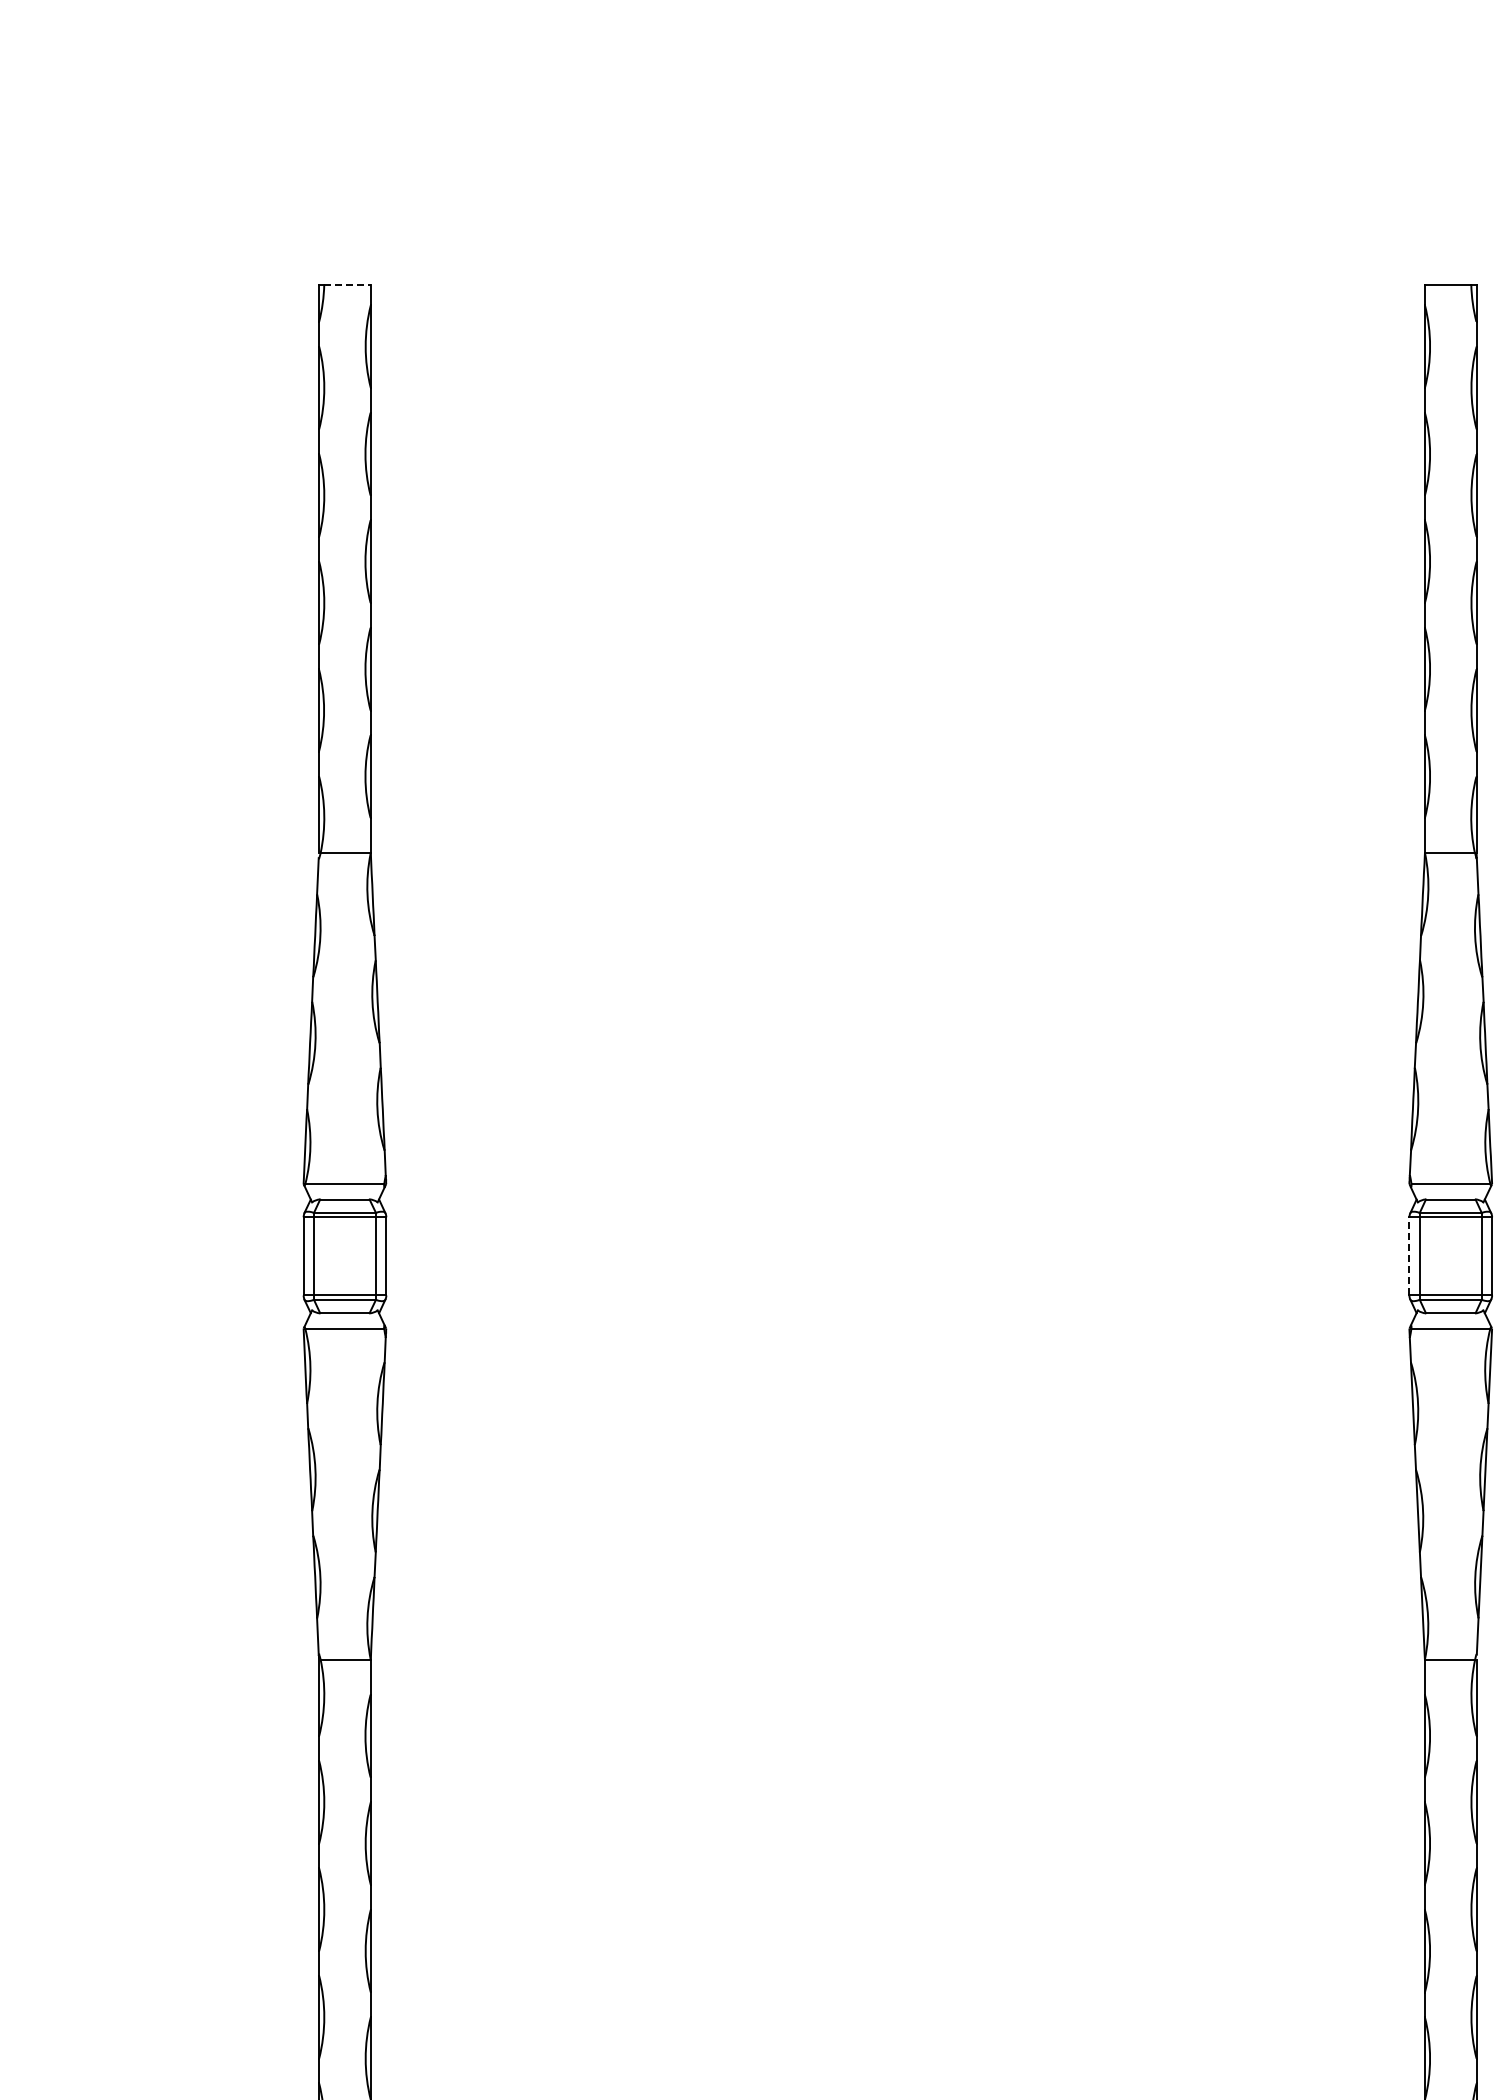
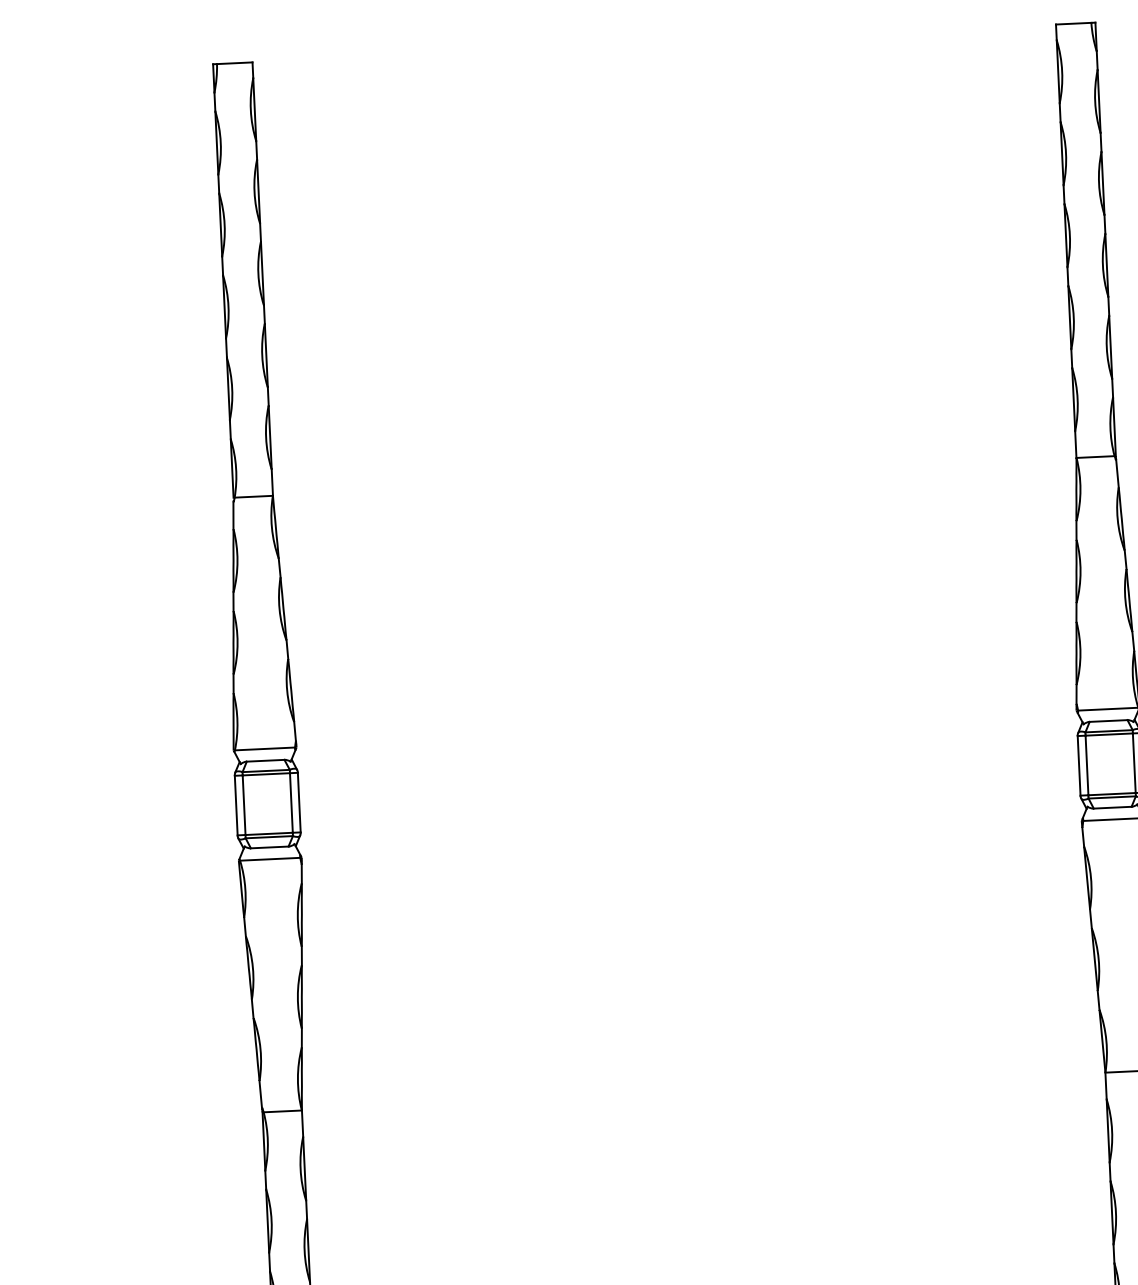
line: (347, 284) -> (234, 63), dashed -> solid
line: (1409, 1255) -> (1079, 765), dashed -> solid

